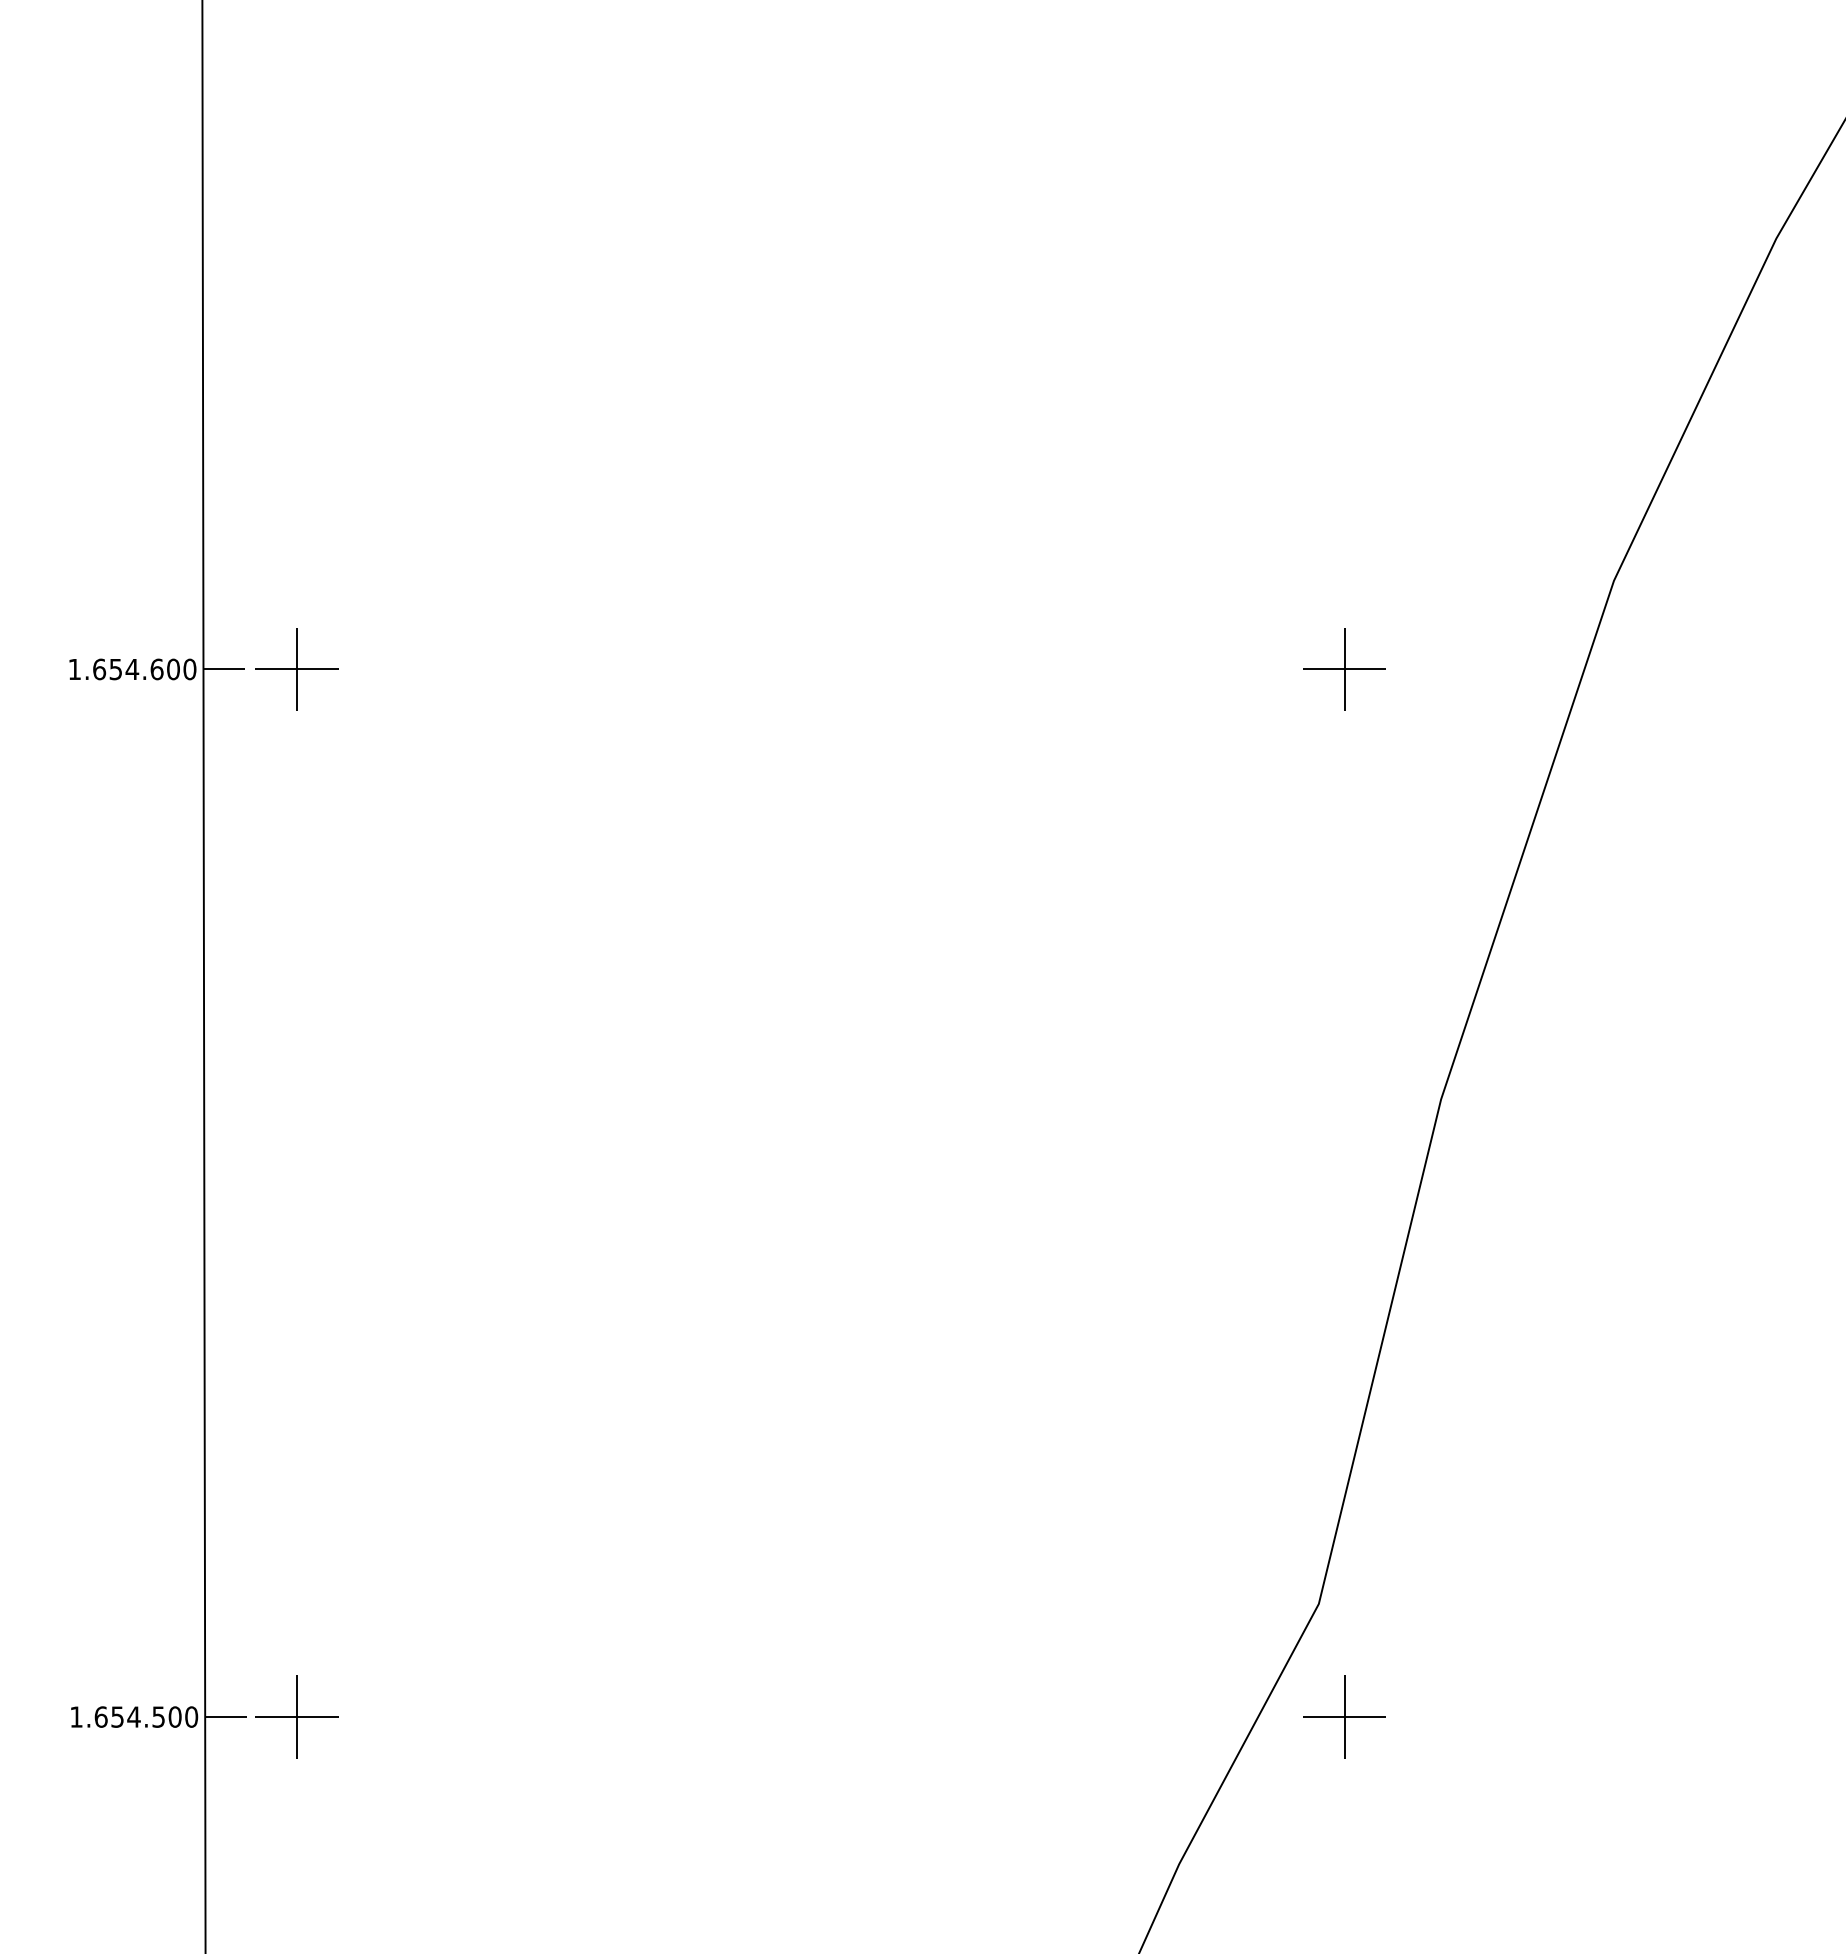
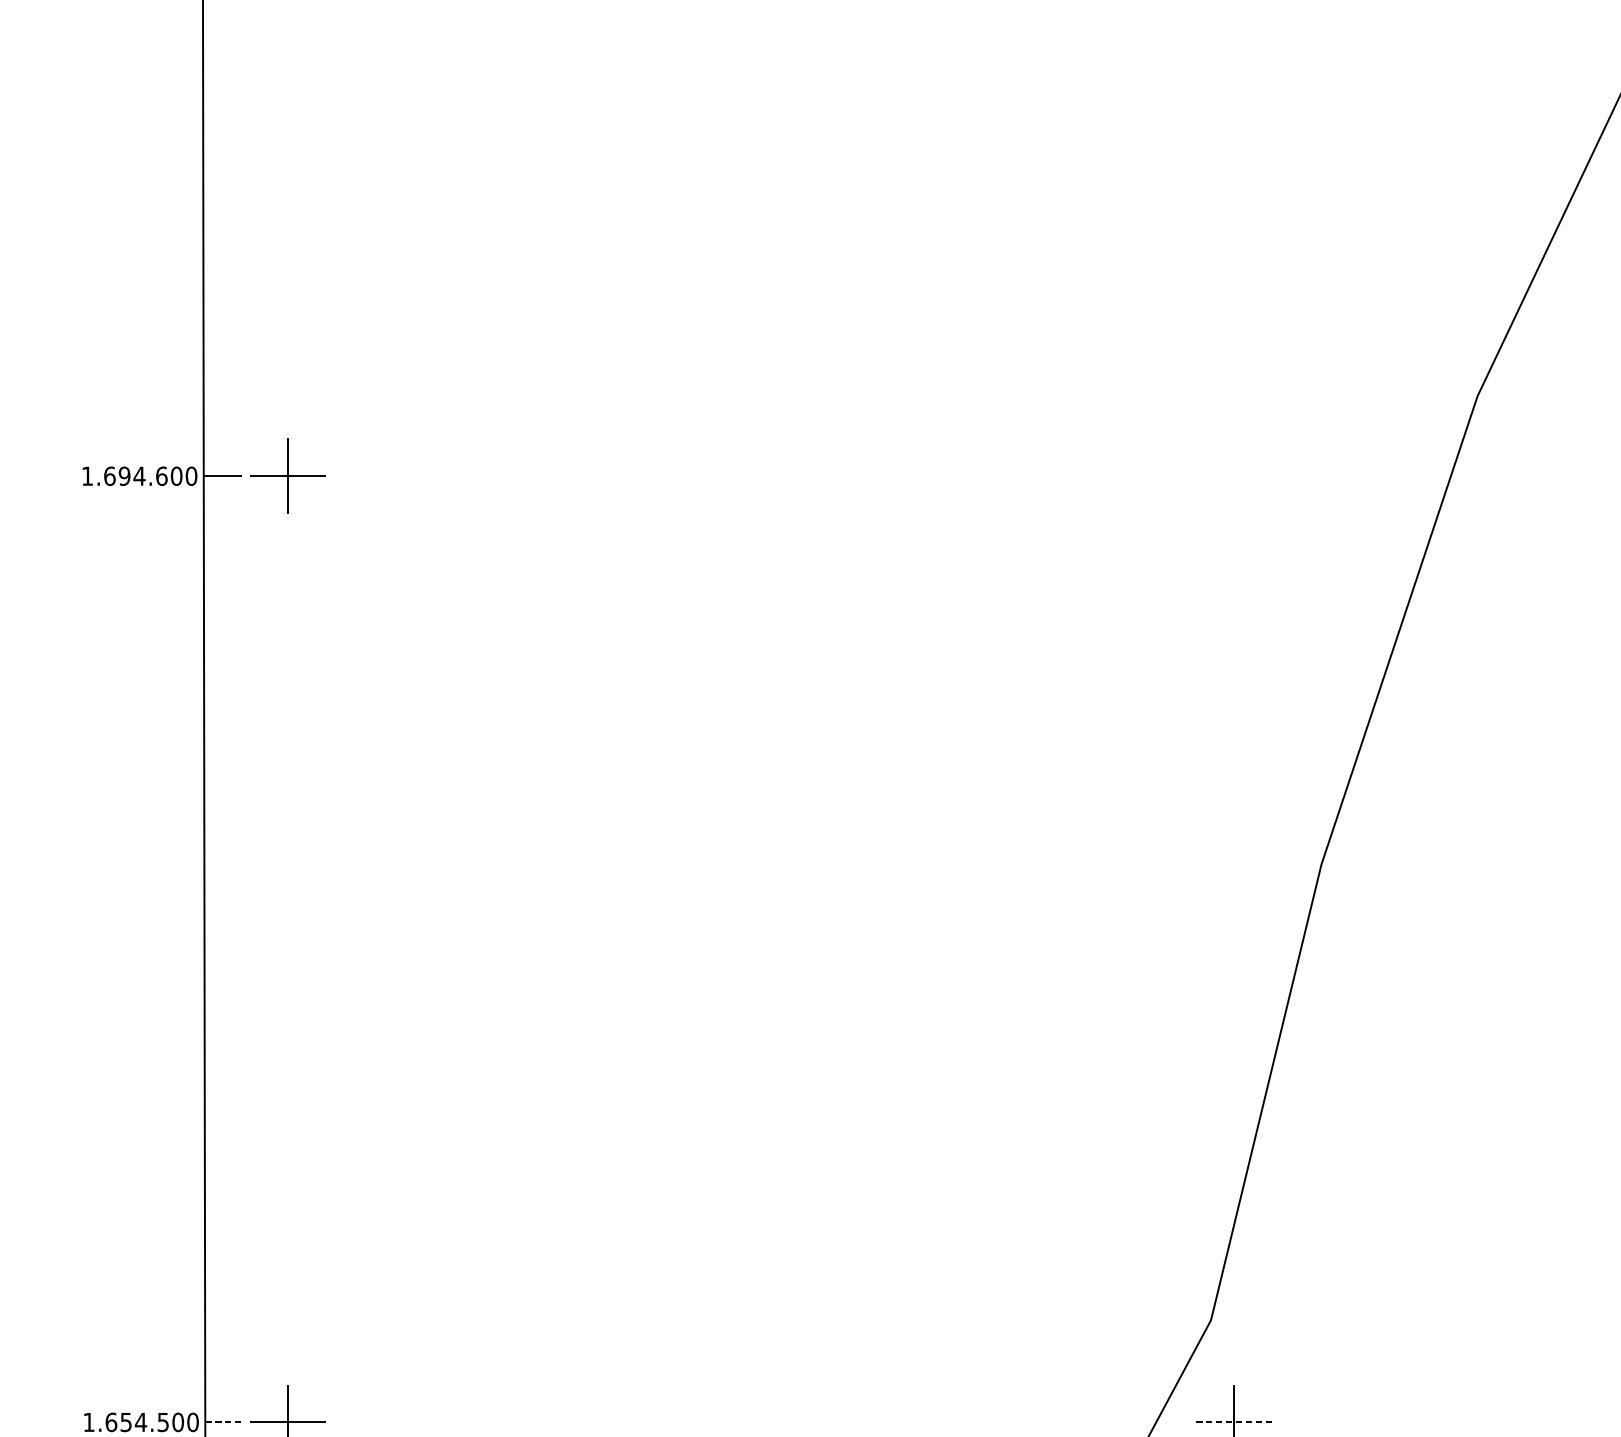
text: (115, 668) -> (124, 475), 1.654.600 -> 1.694.600
part: (1344, 669) -> (1234, 476), removed
line: (226, 1717) -> (224, 1422), solid -> dashed
line: (1344, 1717) -> (1234, 1422), solid -> dashed

